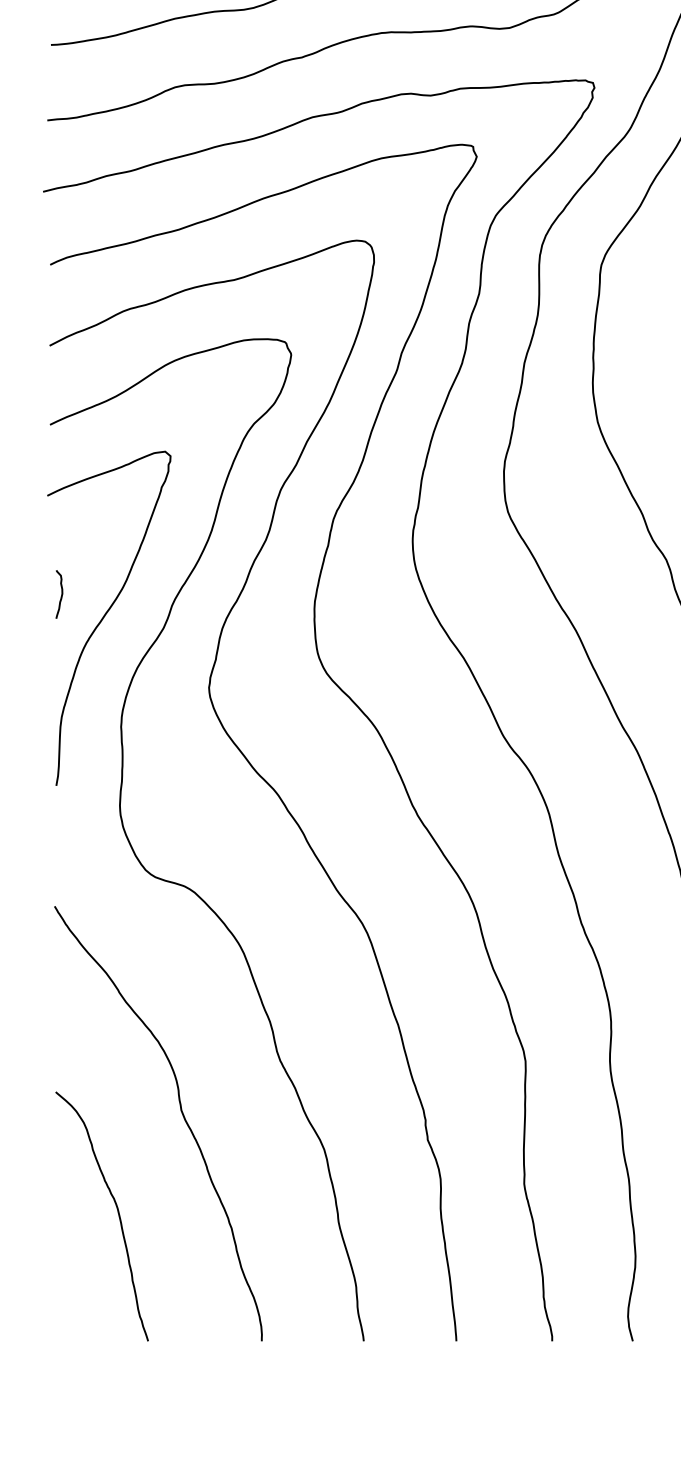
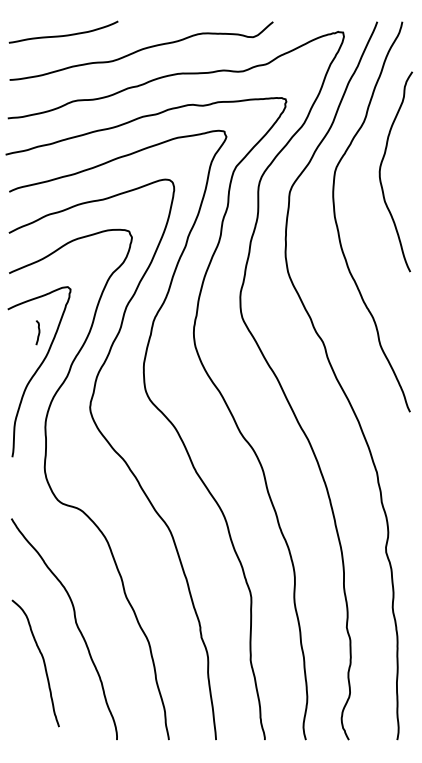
curve: (60, 593) -> (38, 332), moved
curve: (115, 1210) -> (42, 660), moved

